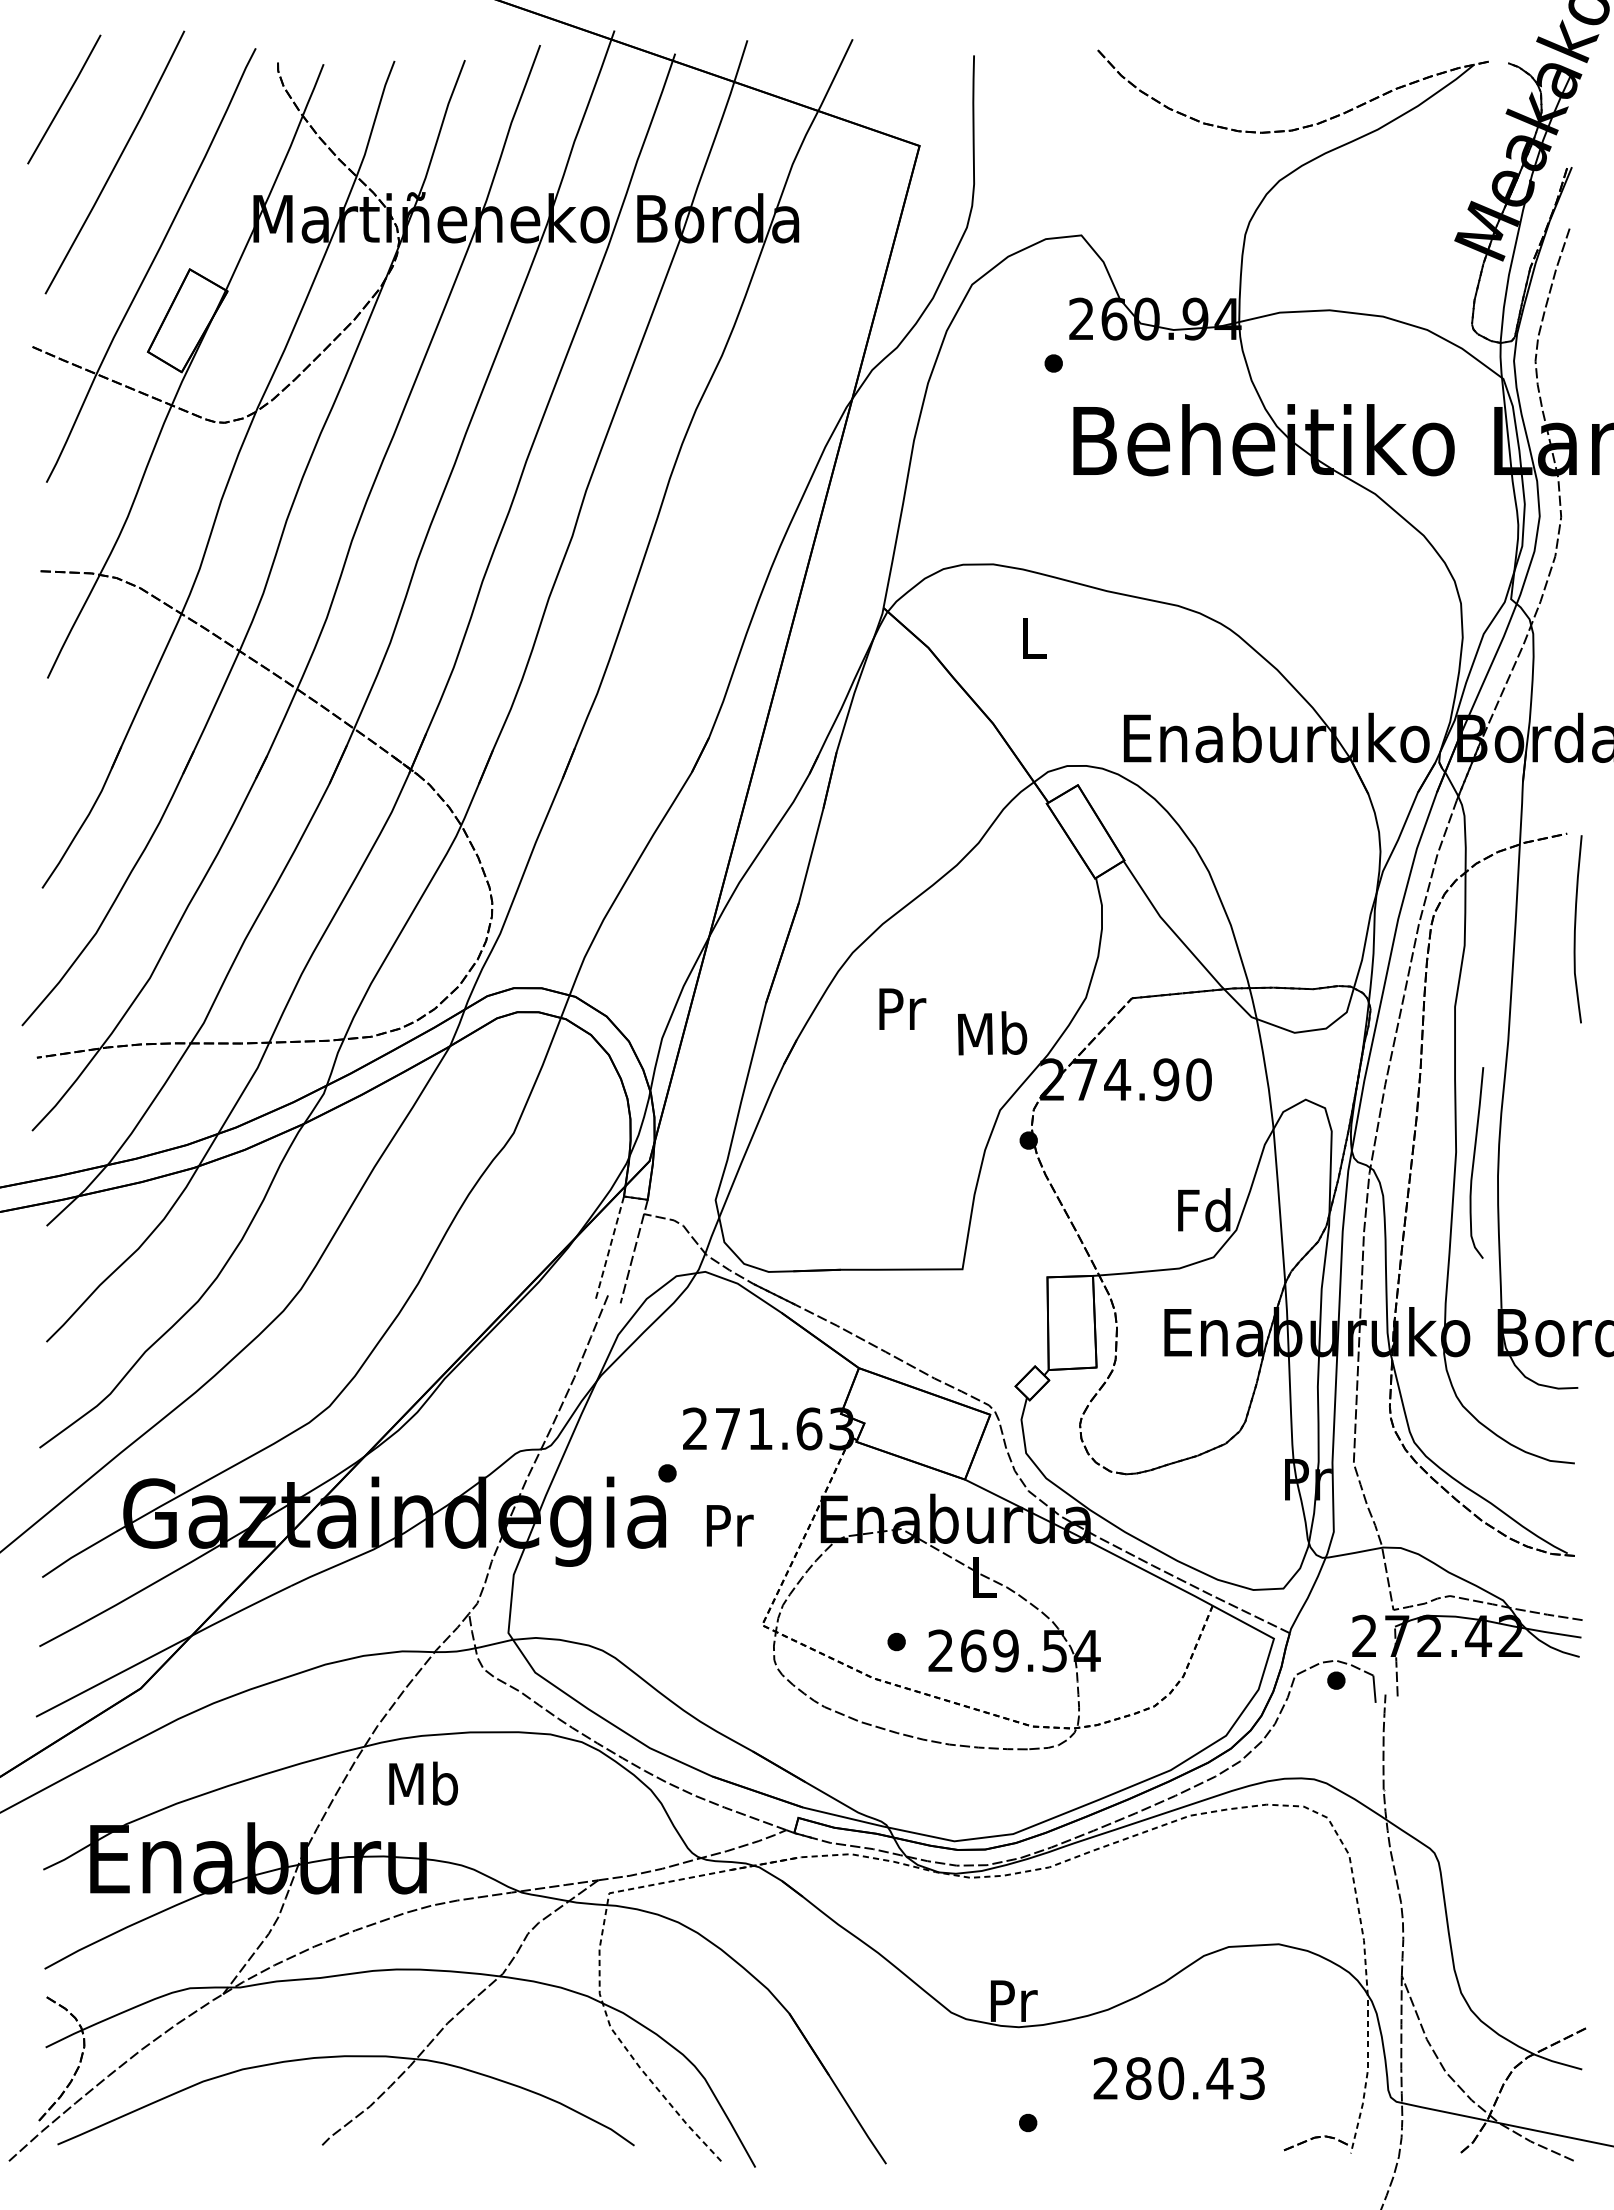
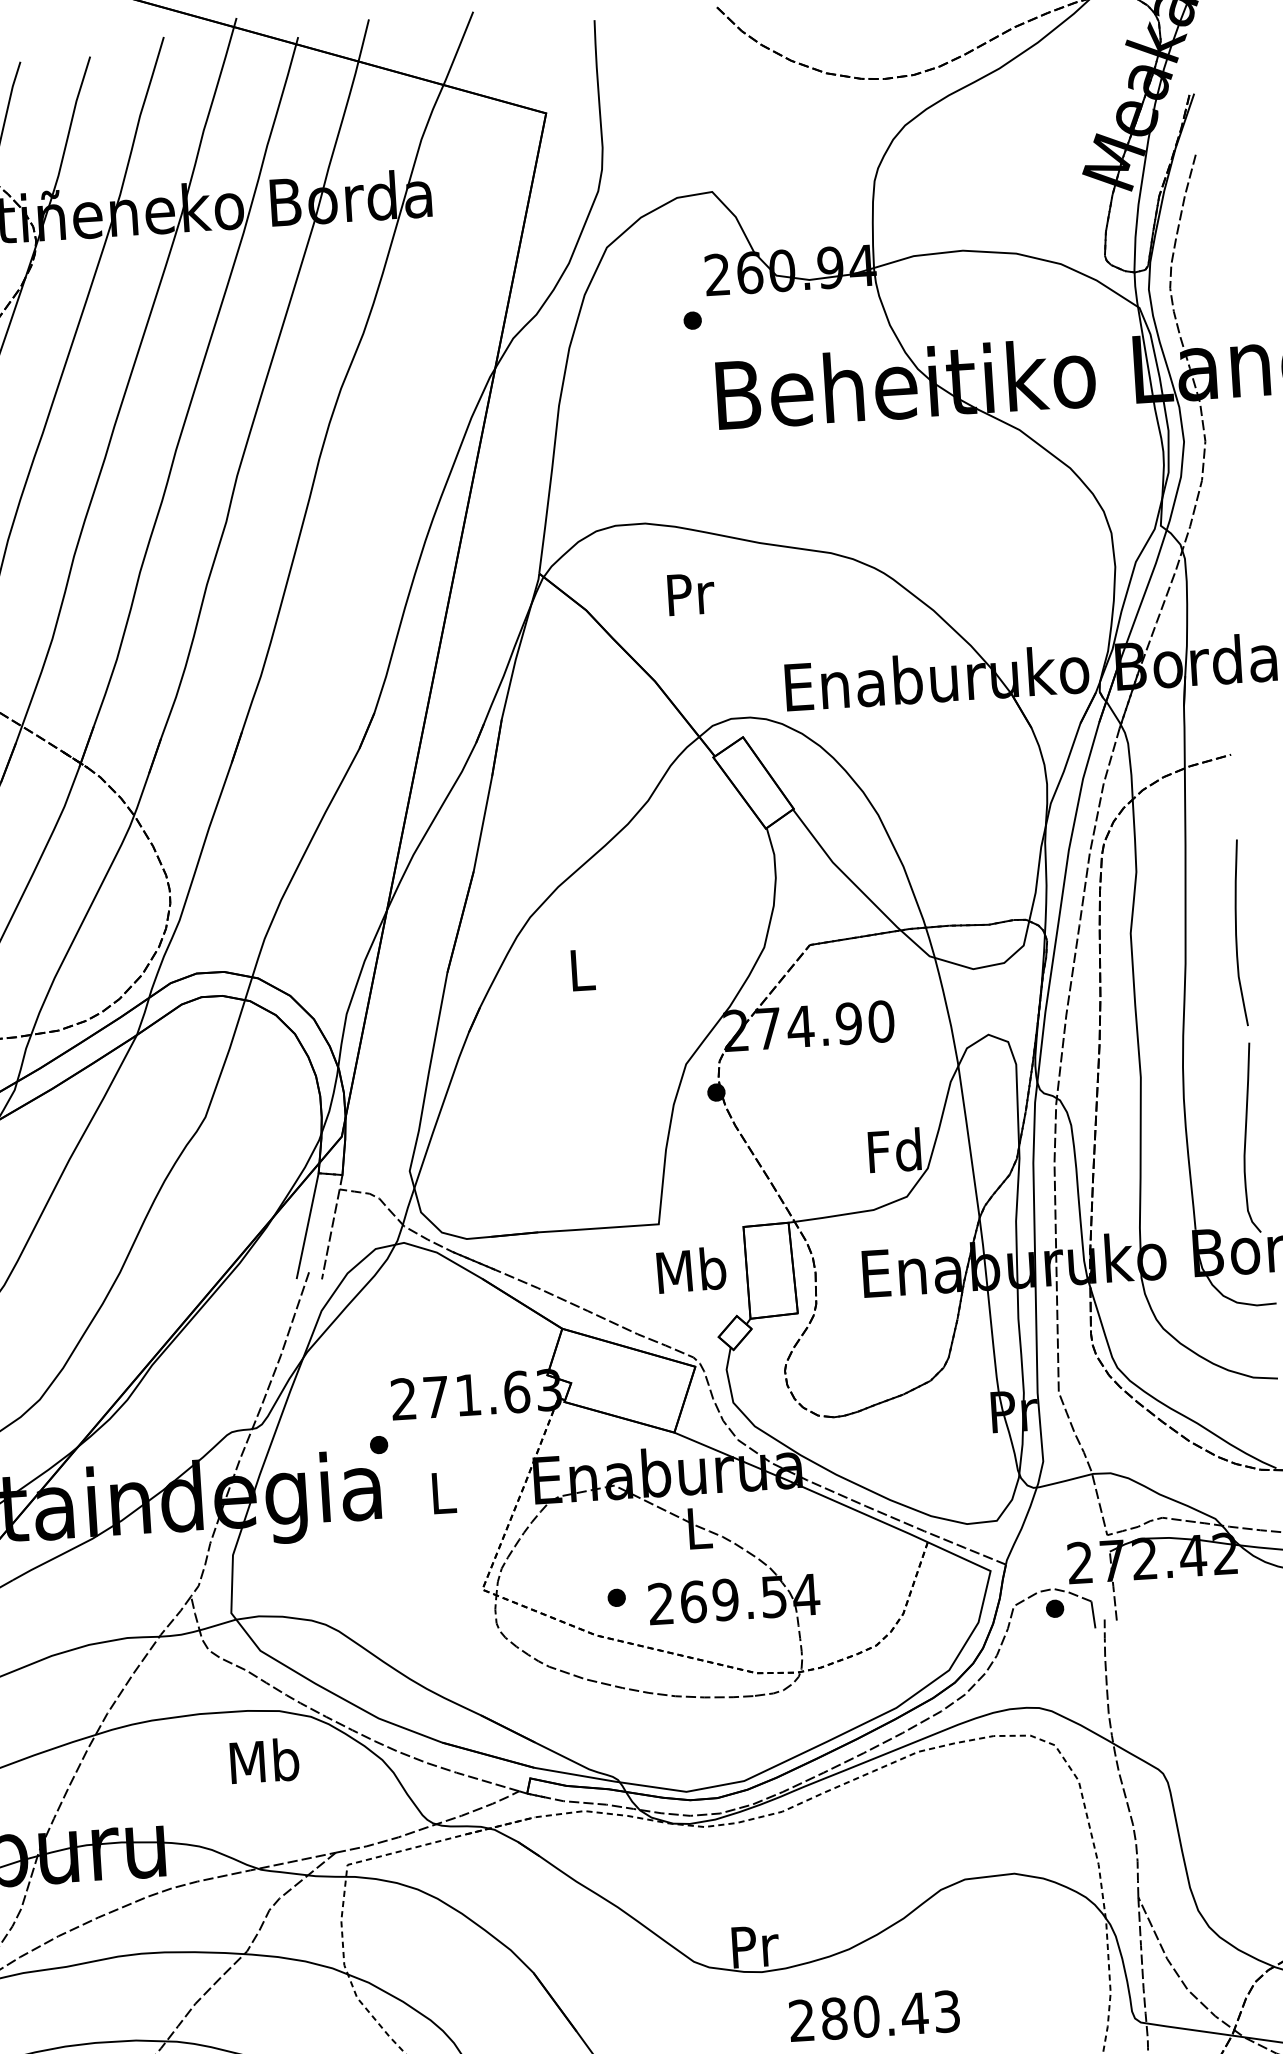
text: (1034, 637) -> (690, 593), L -> Pr
curve: (1575, 929) -> (1236, 933), moved
text: (902, 1008) -> (583, 969), Pr -> L
text: (992, 1033) -> (691, 1270), moved
curve: (1474, 1162) -> (1246, 1137), moved
line: (609, 1248) -> (307, 1225), dashed -> solid
text: (729, 1525) -> (443, 1492), Pr -> L
text: (423, 1783) -> (264, 1760), moved
text: (1178, 2078) -> (873, 2016), moved

